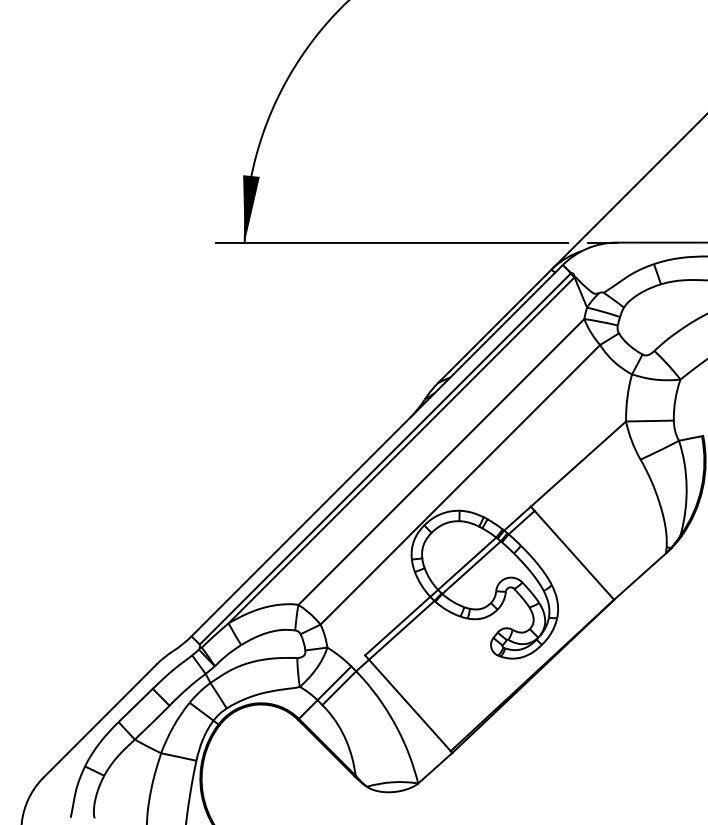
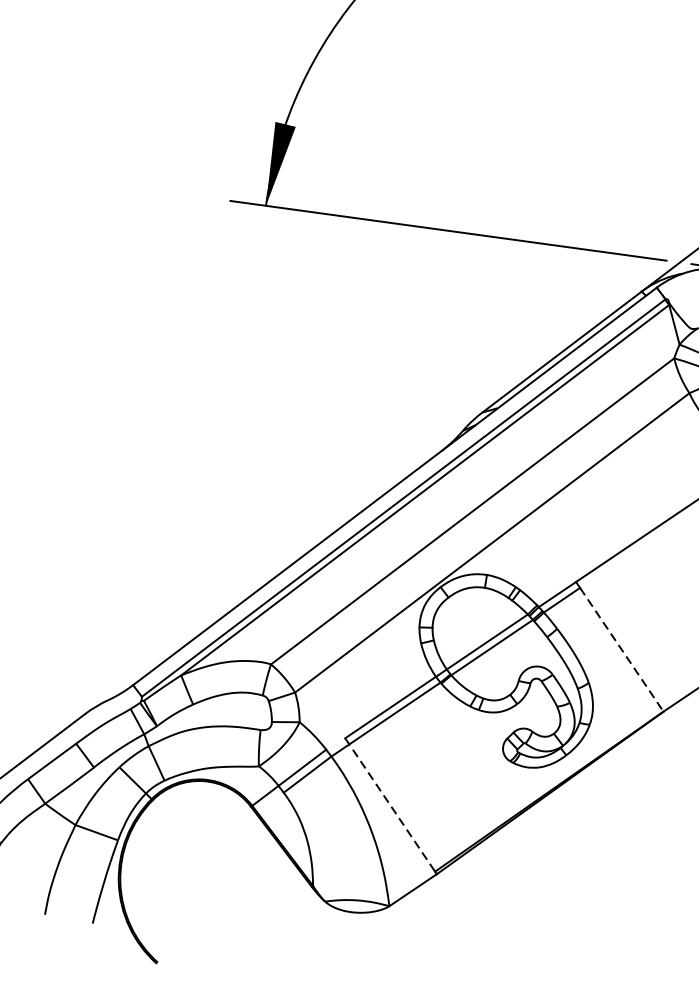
line: (574, 555) -> (621, 649), solid -> dashed
line: (408, 703) -> (390, 805), solid -> dashed

